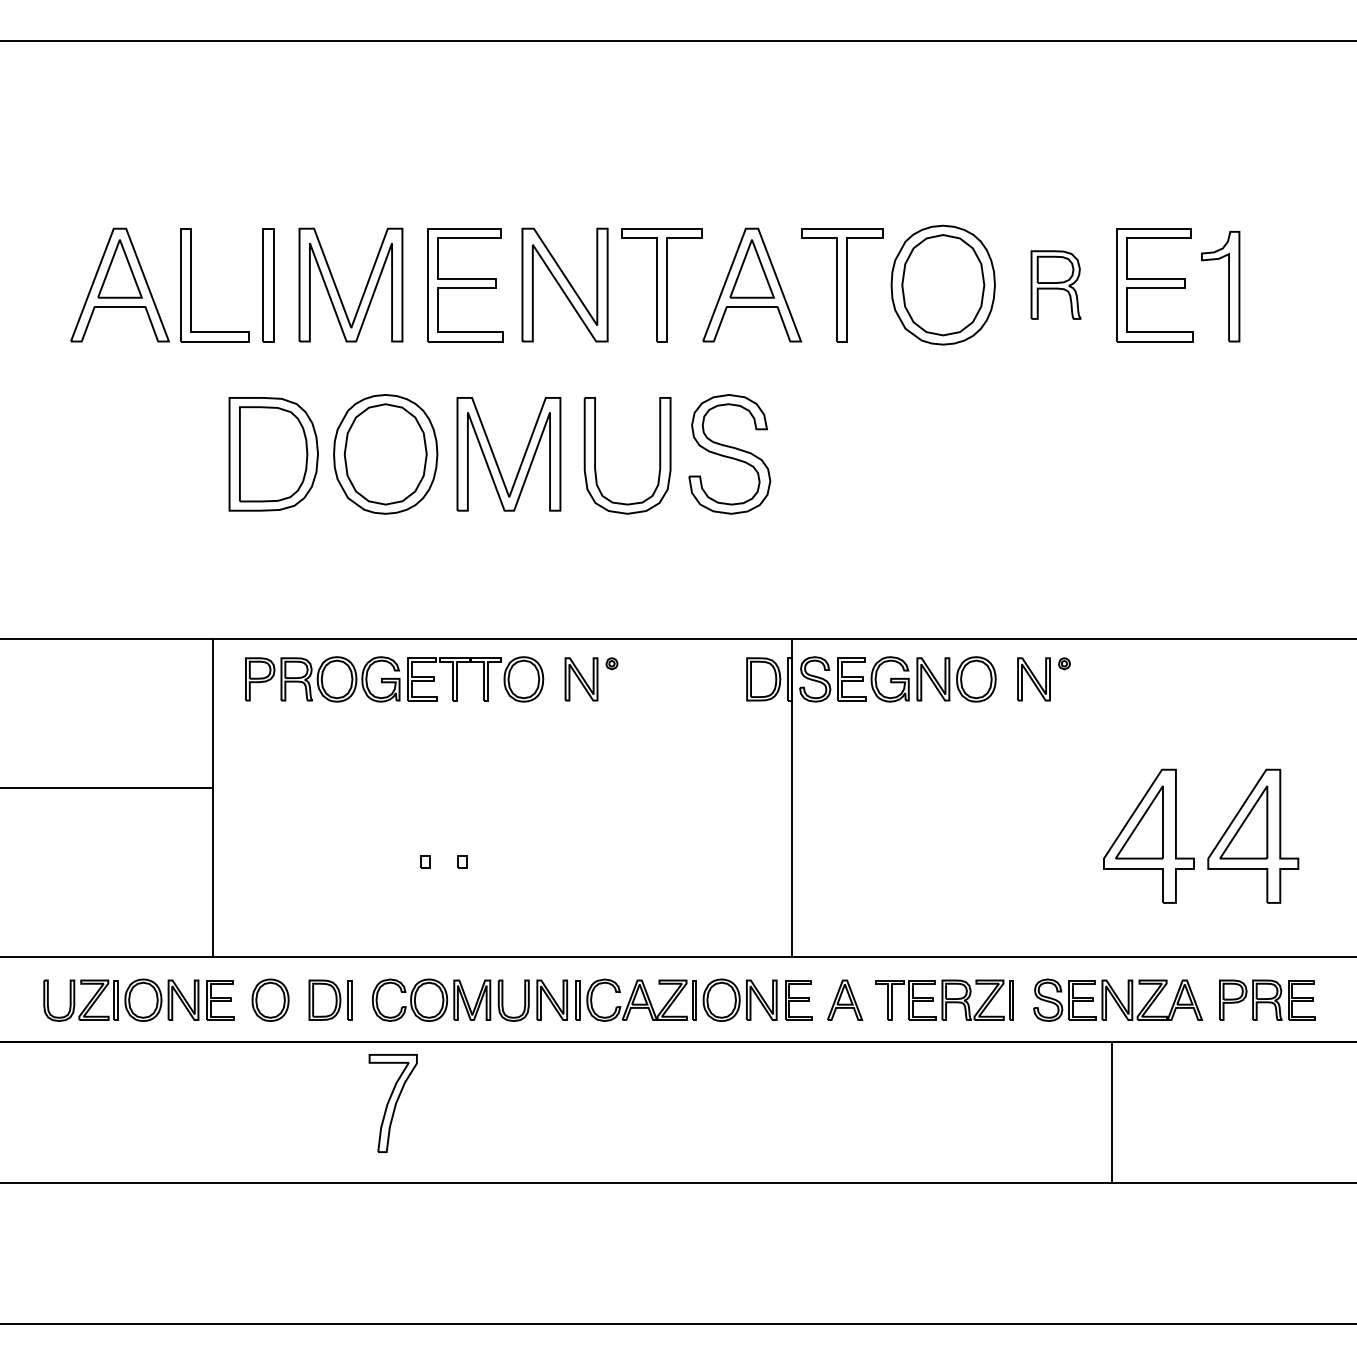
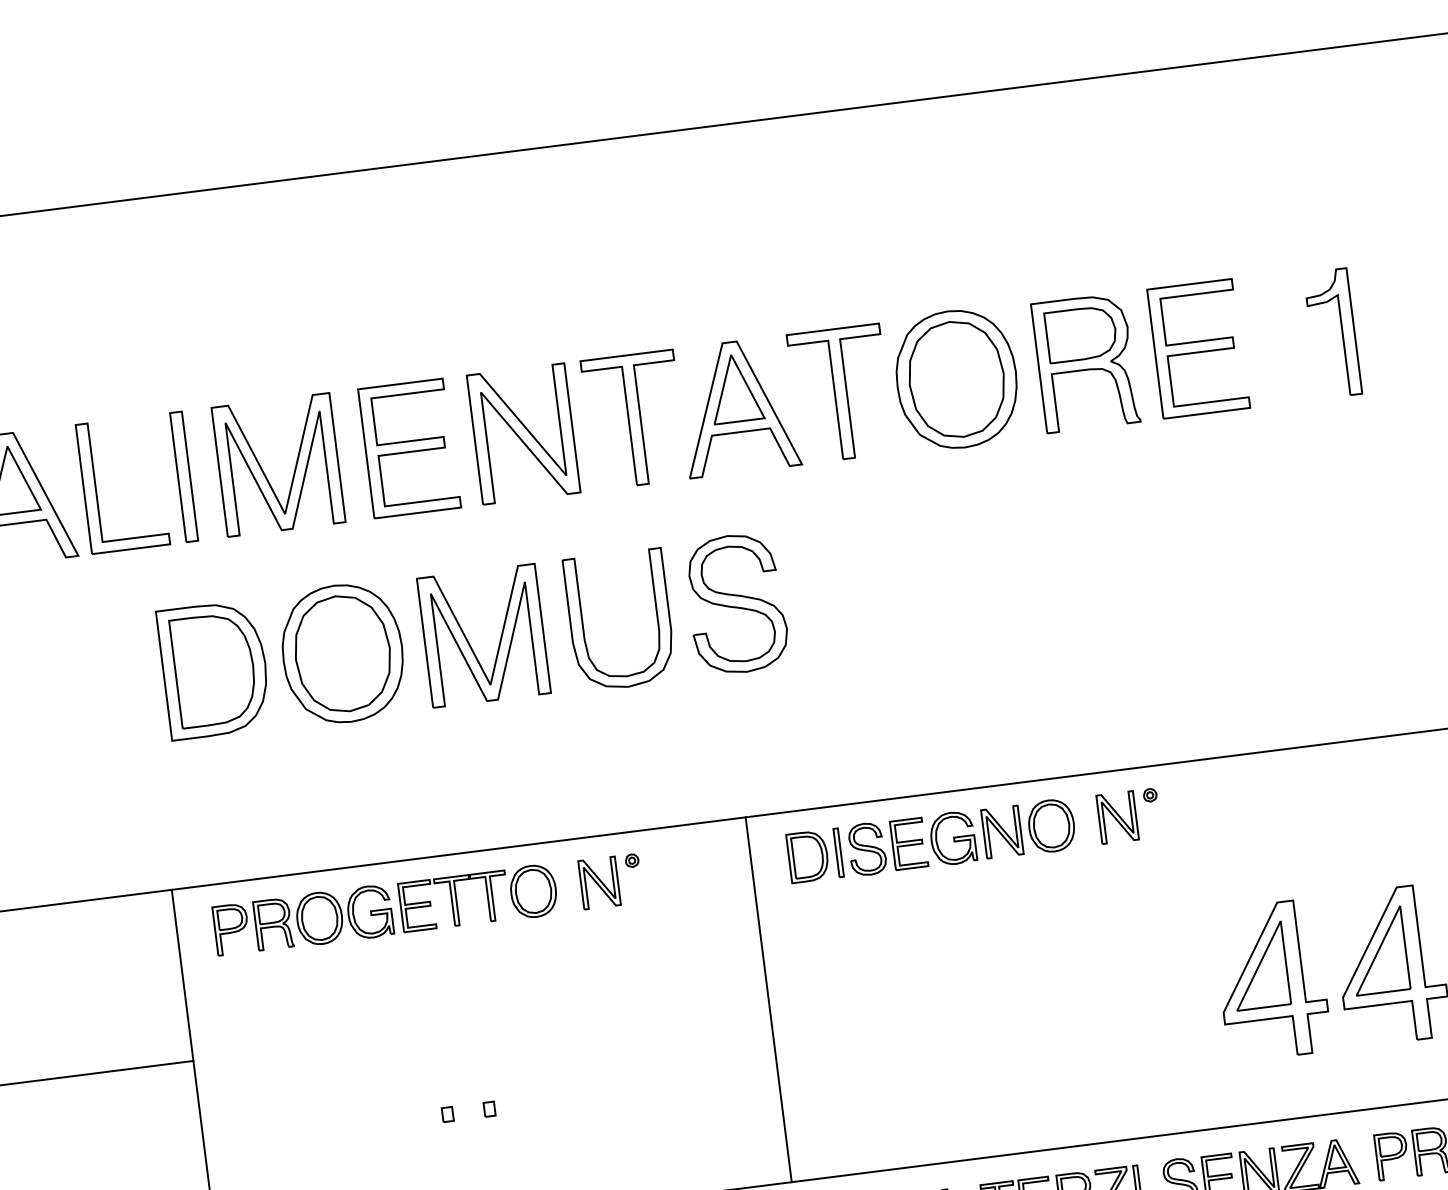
part: (1055, 284) -> (1085, 362), size x1.67
part: (1228, 286) -> (1341, 332), moved
line: (792, 797) -> (768, 999), moved

